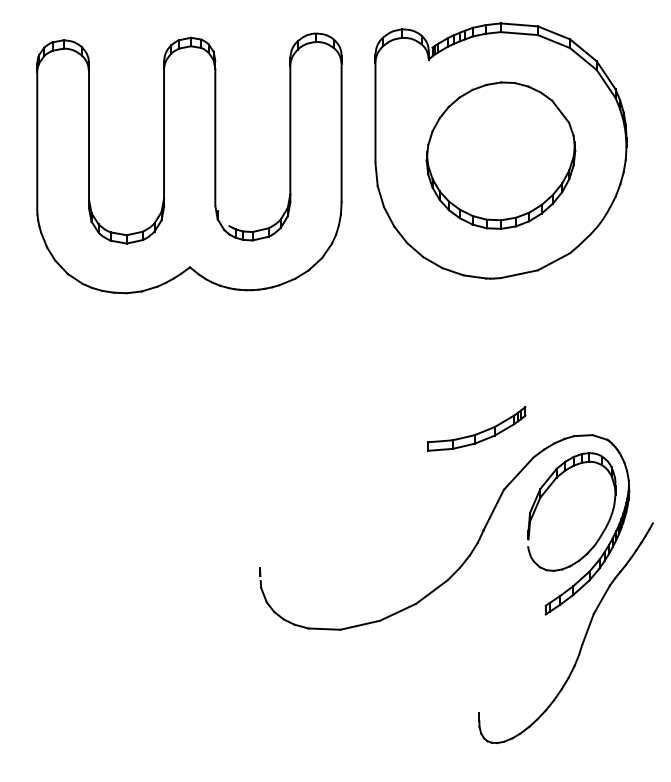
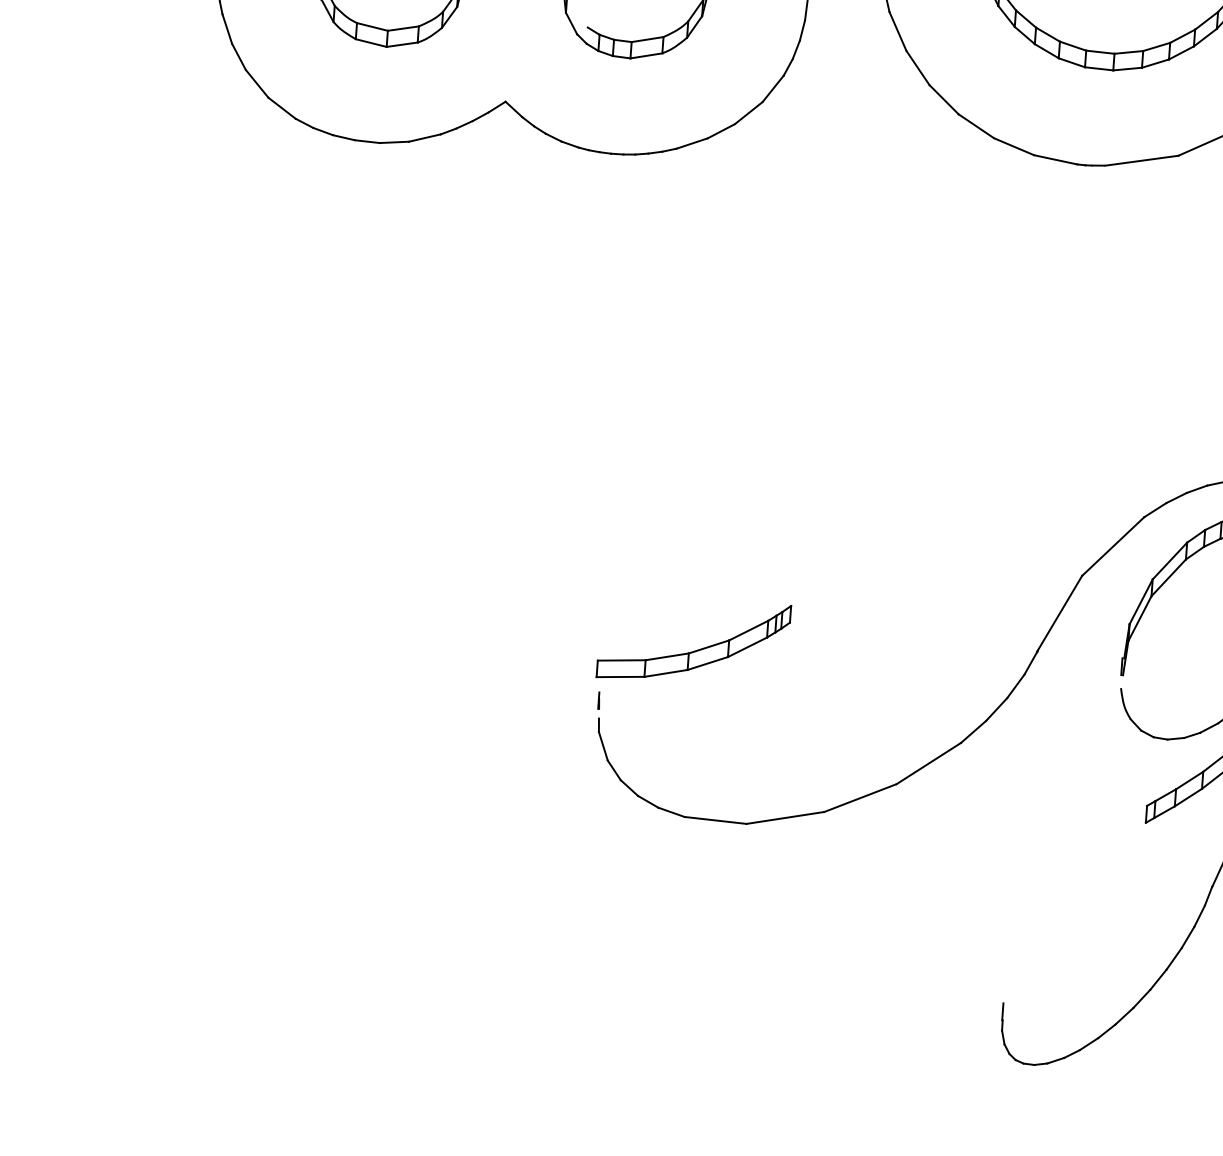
part: (476, 428) -> (693, 640), moved

